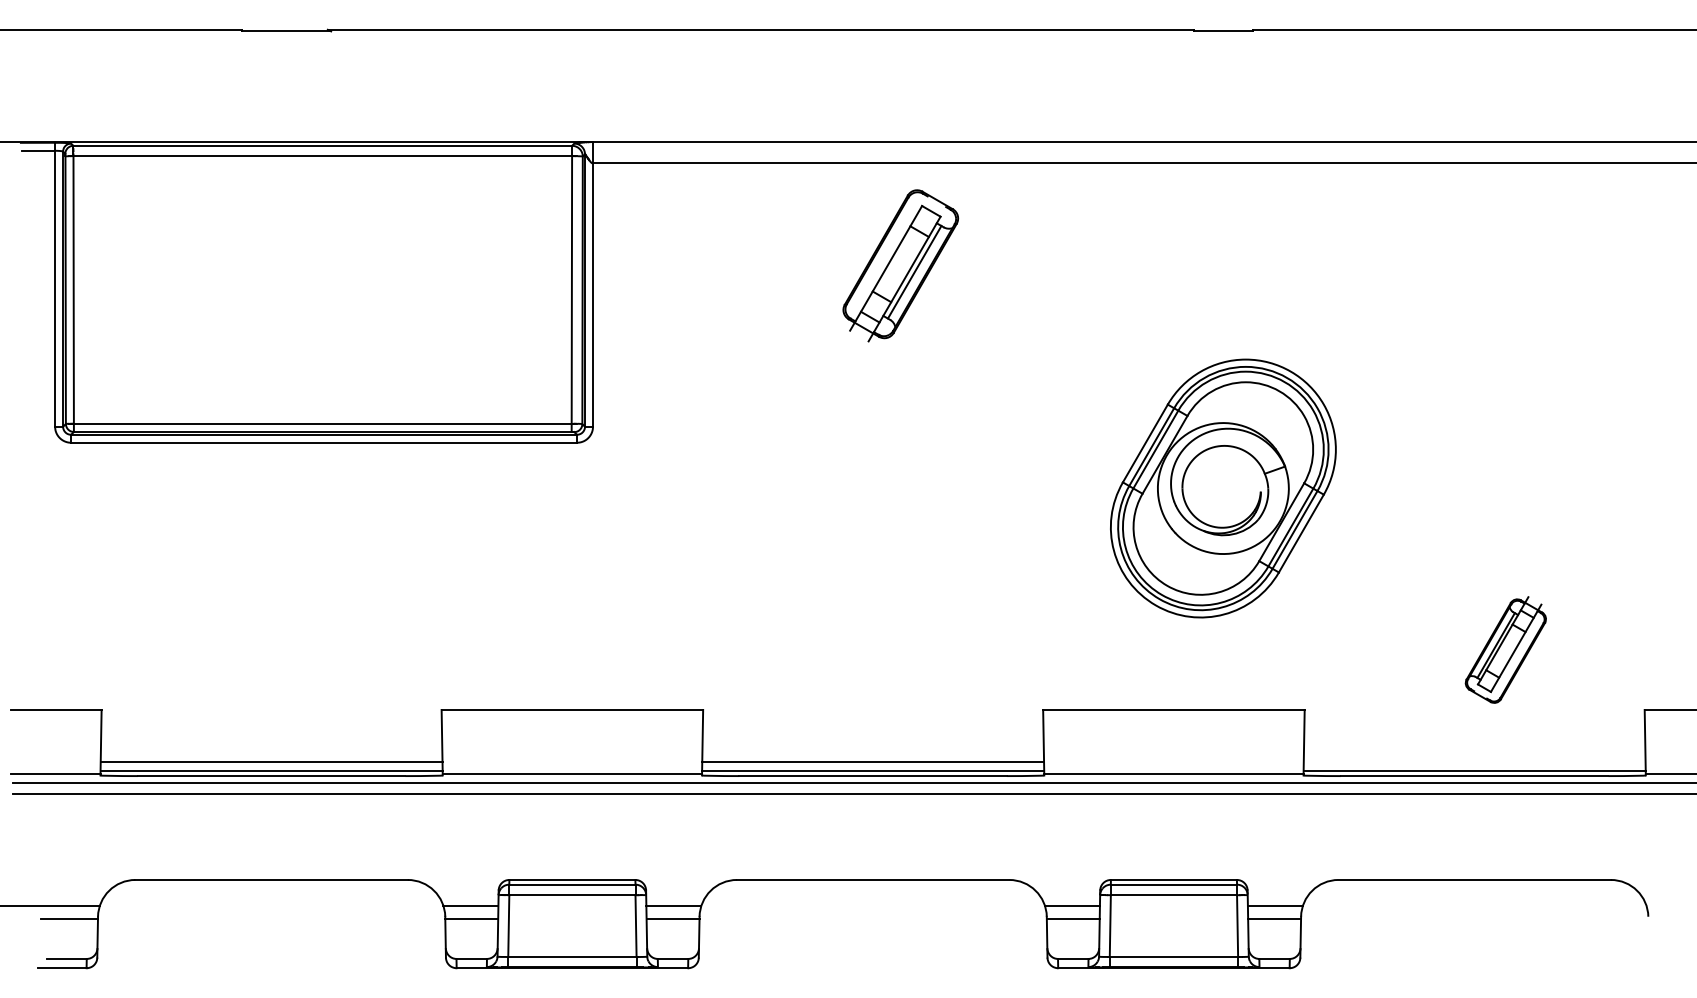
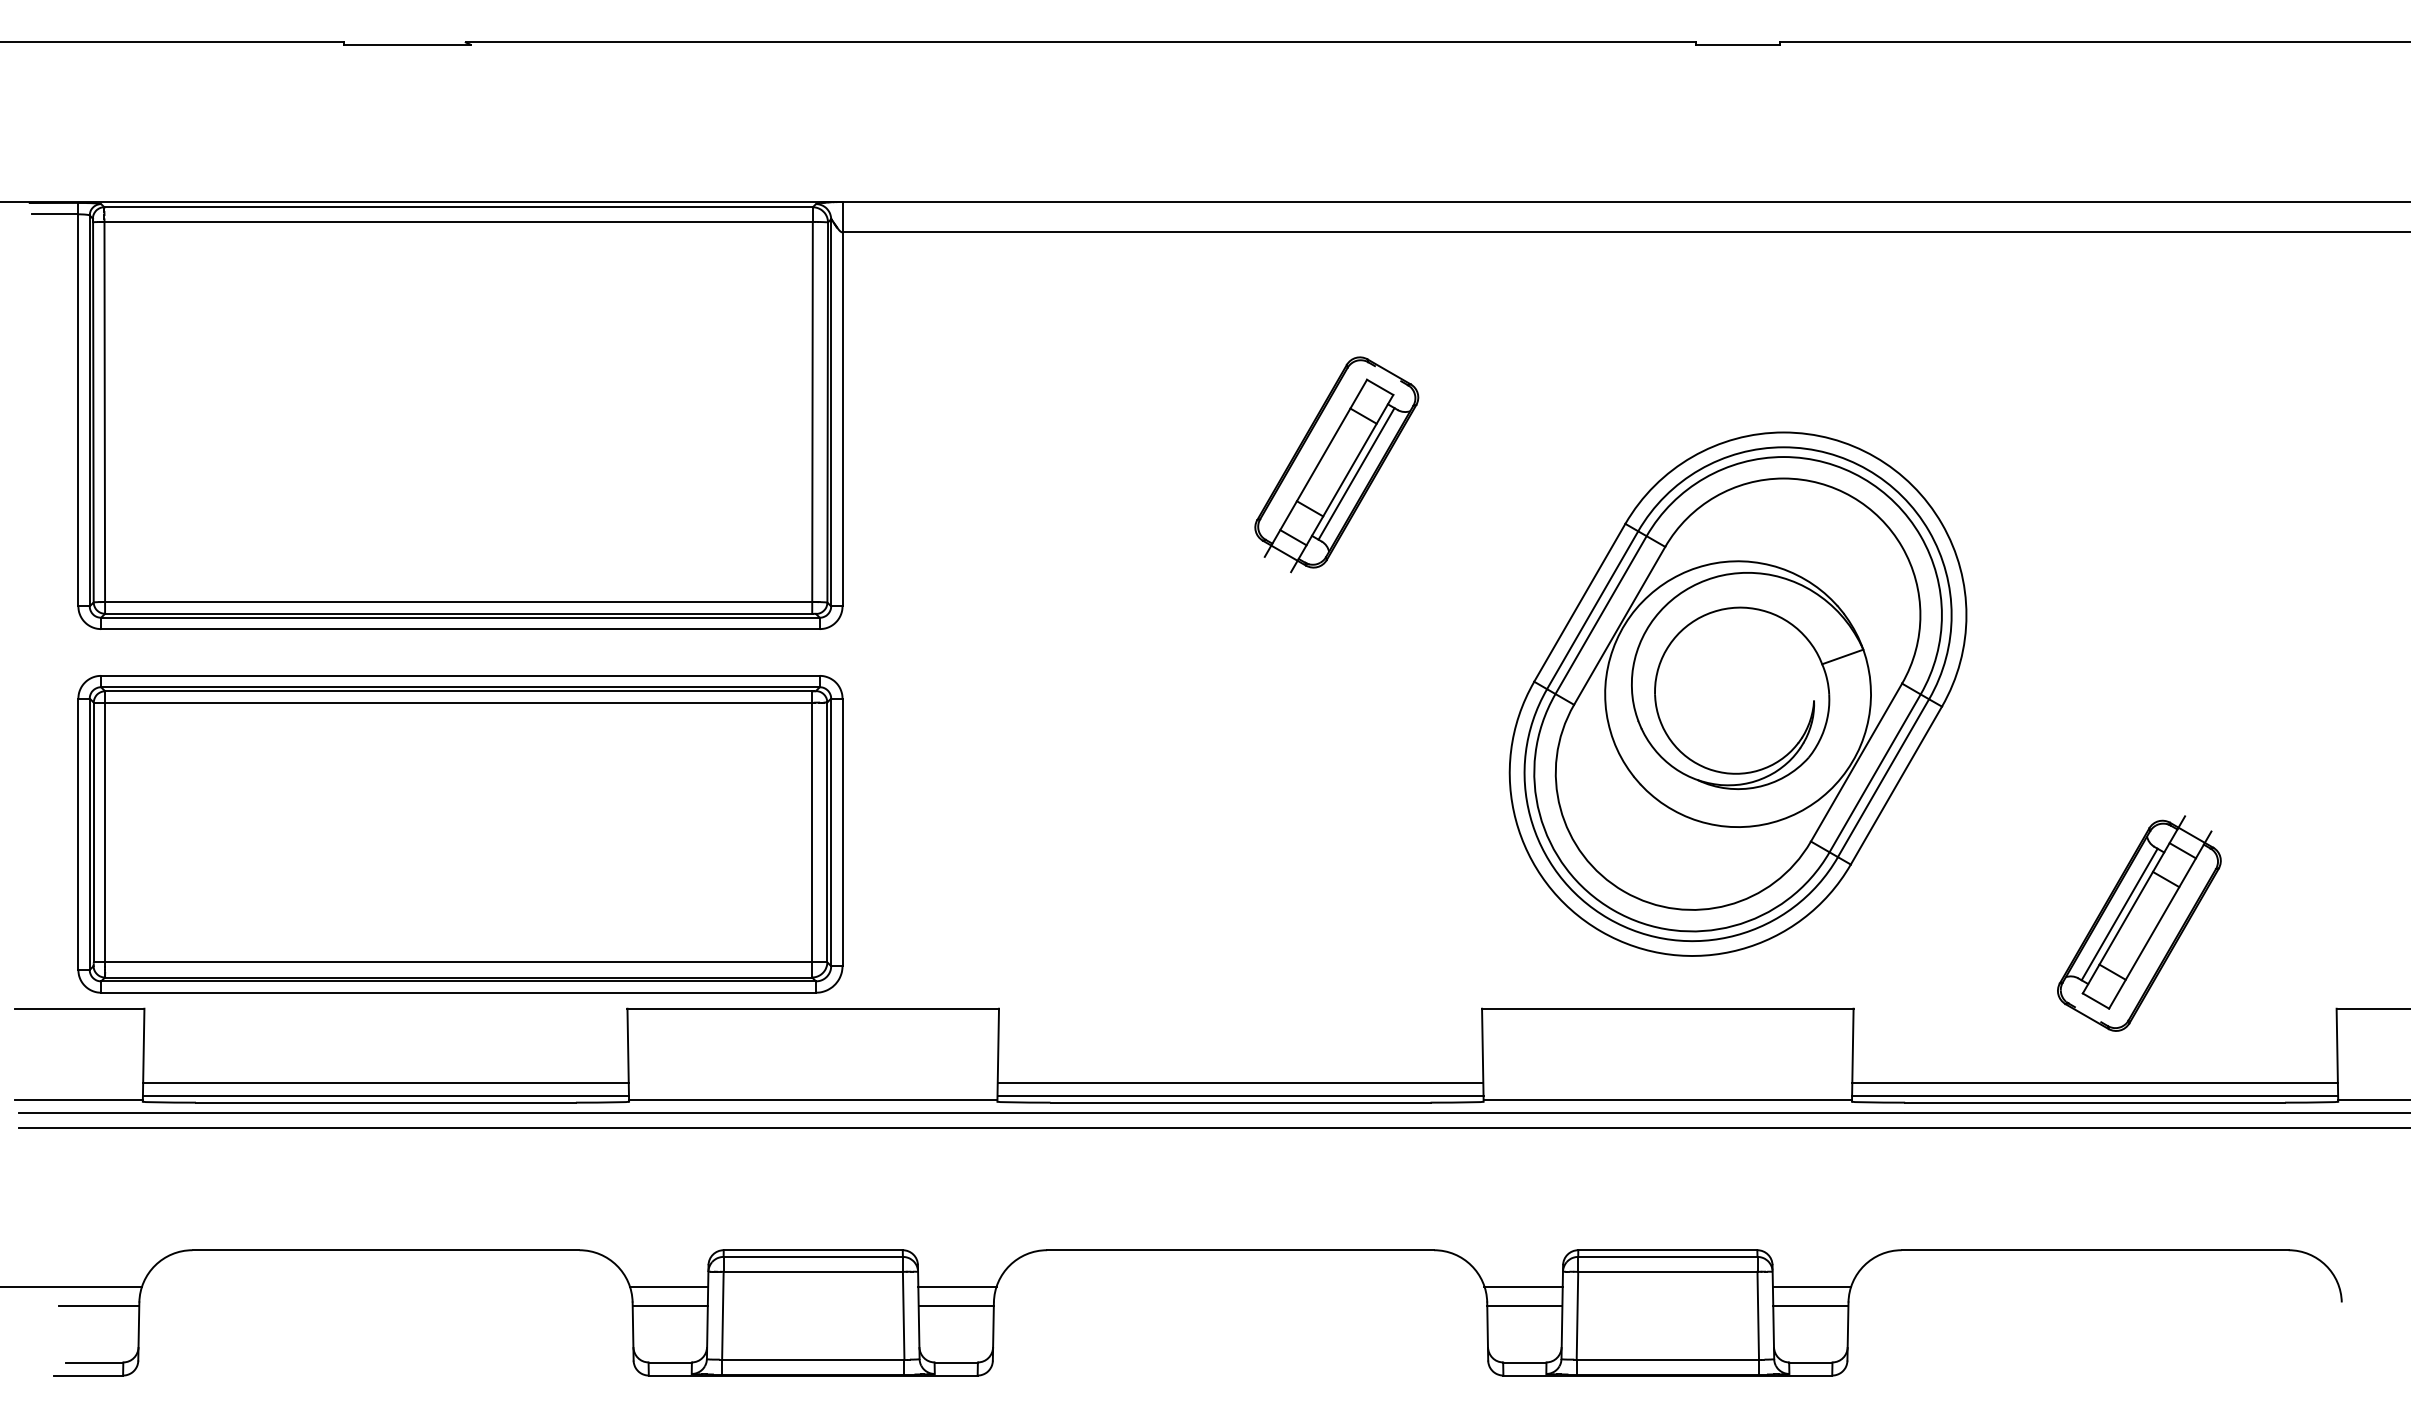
part: (900, 265) -> (1336, 464), moved
part: (1222, 488) -> (1737, 693), size x1.43
part: (324, 587) -> (460, 834), added
part: (1505, 649) -> (2139, 923), size x1.43
line: (1474, 762) -> (2094, 1083), added

